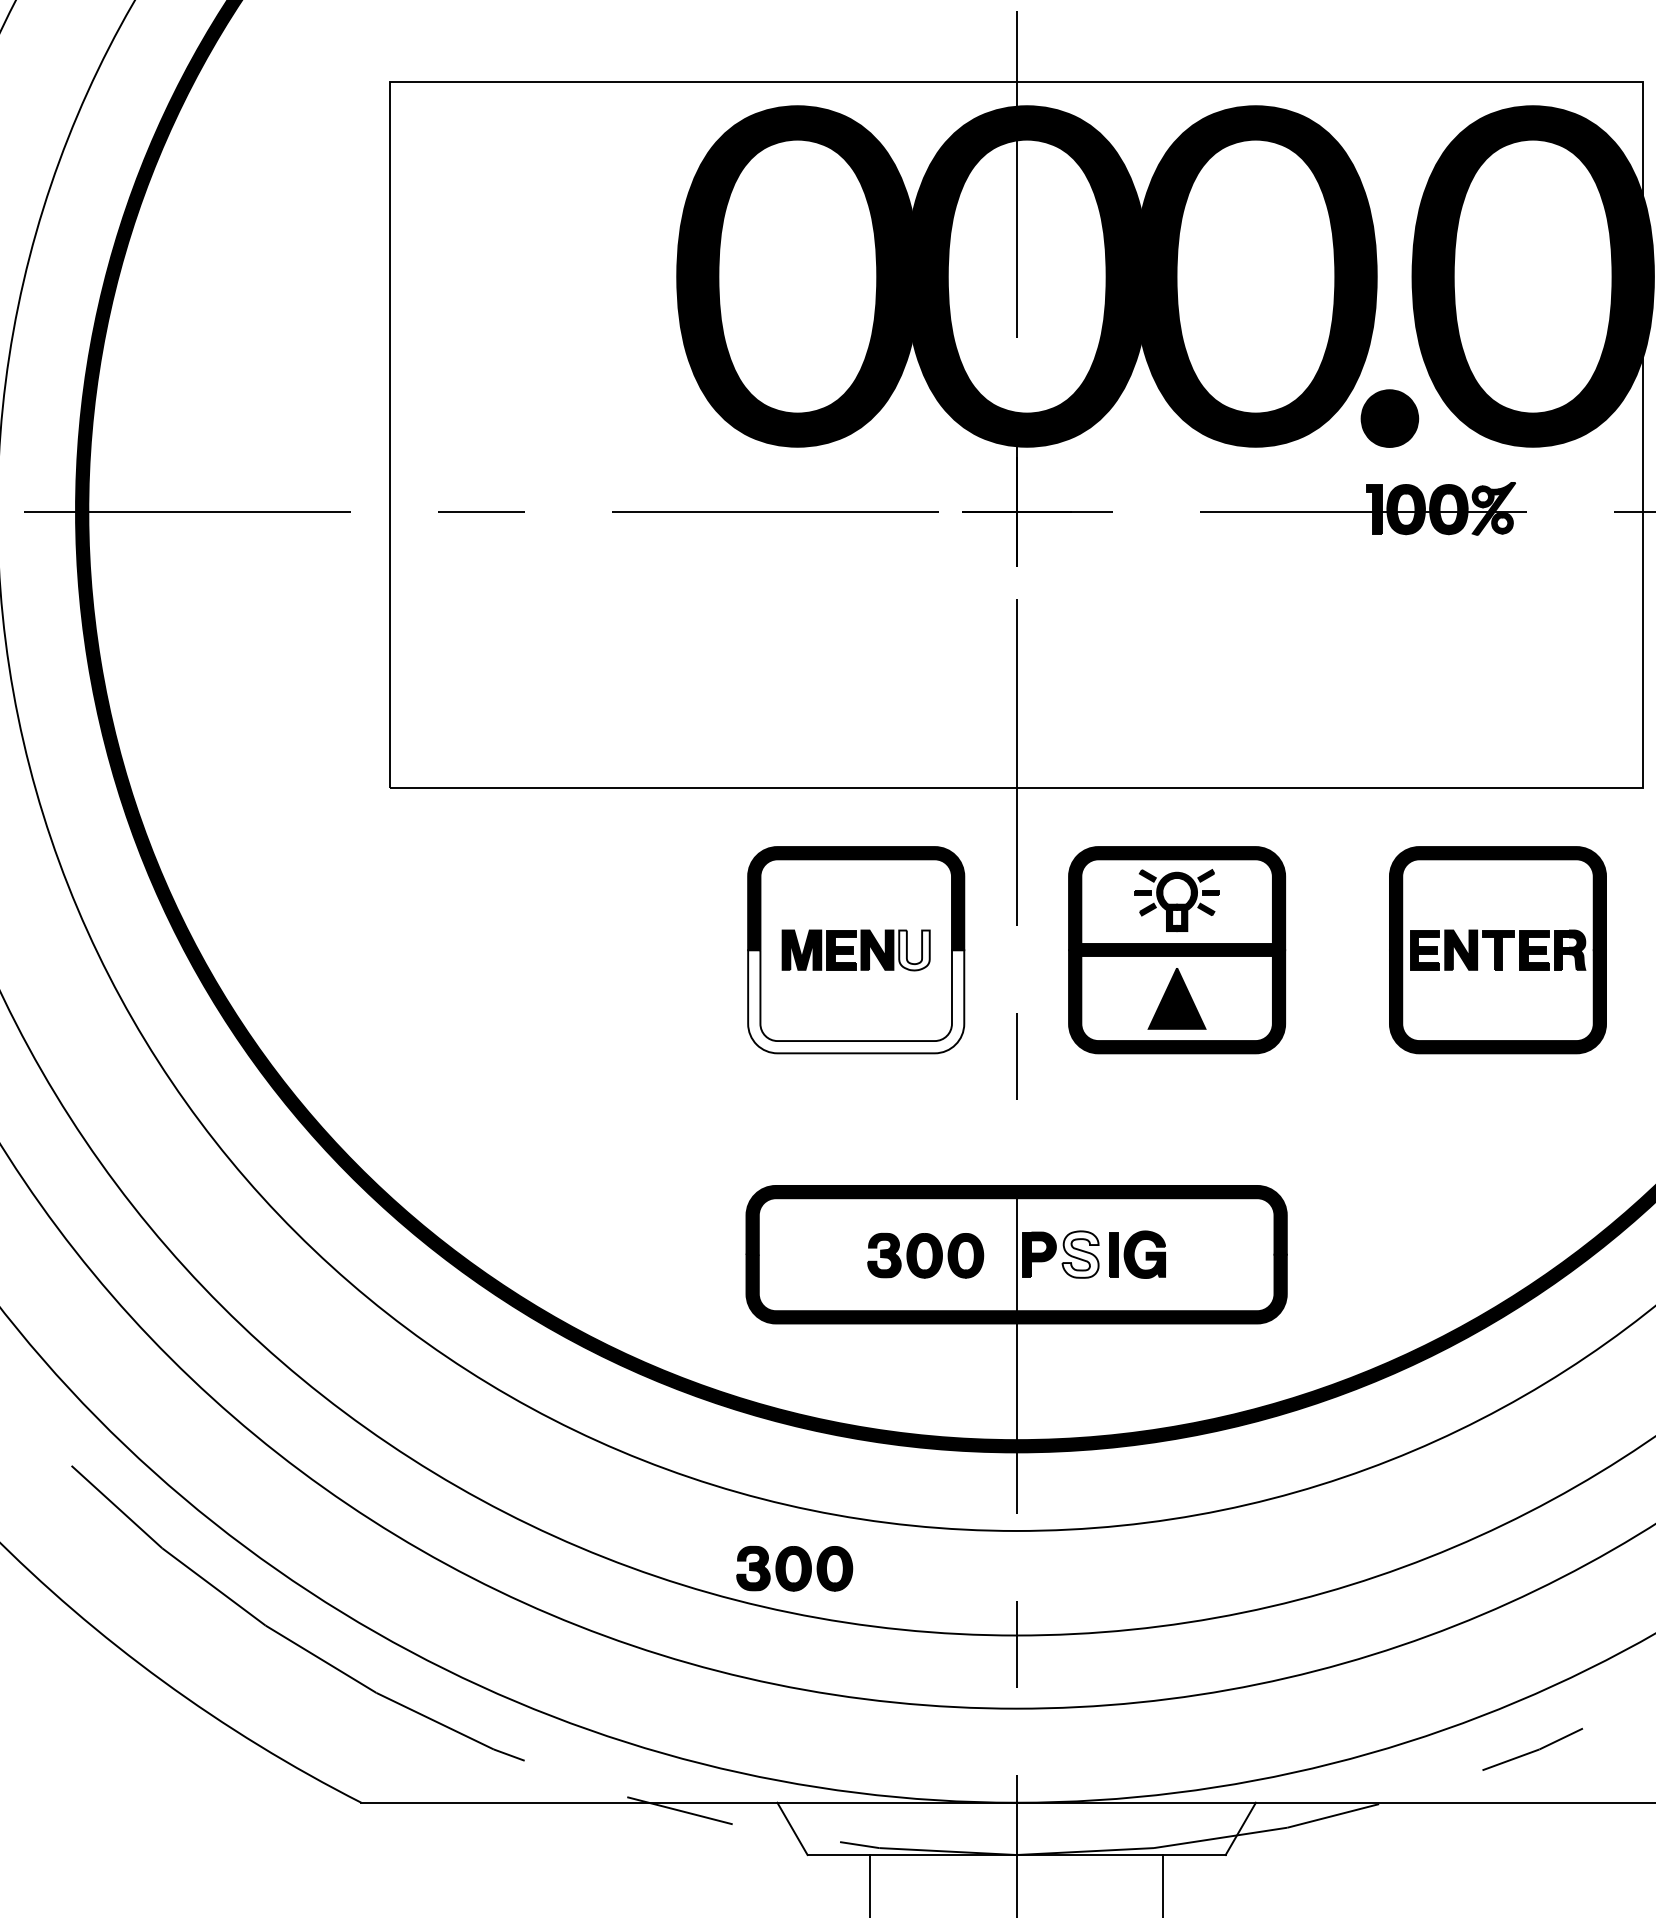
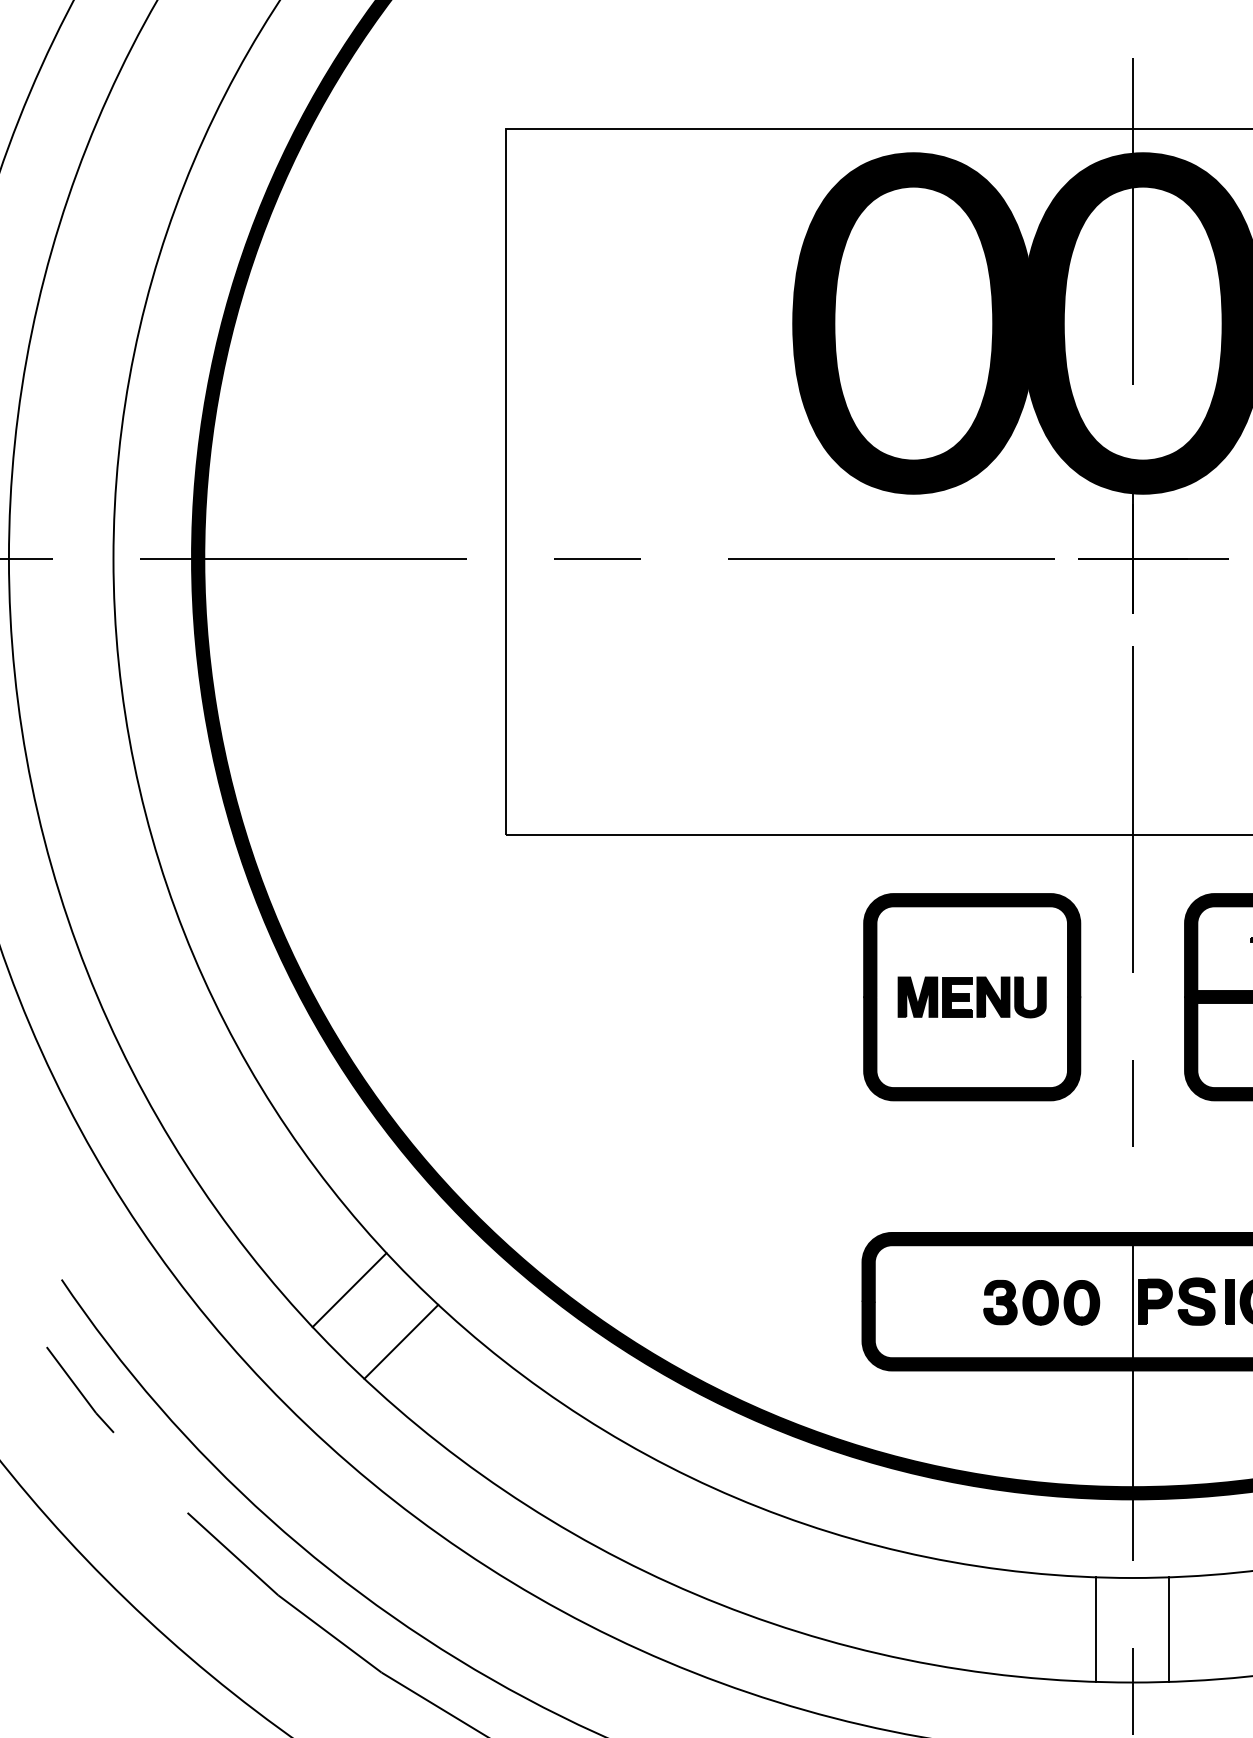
fill: (914, 950) -> (1030, 997), added
fill: (856, 1001) -> (972, 1048), added
line: (233, 1243) -> (349, 1290), added
fill: (1080, 1254) -> (1196, 1301), added
line: (285, 1294) -> (401, 1341), added
part: (794, 1568) -> (910, 1615), removed
line: (980, 1582) -> (1096, 1629), added
line: (1053, 1582) -> (1169, 1629), added

